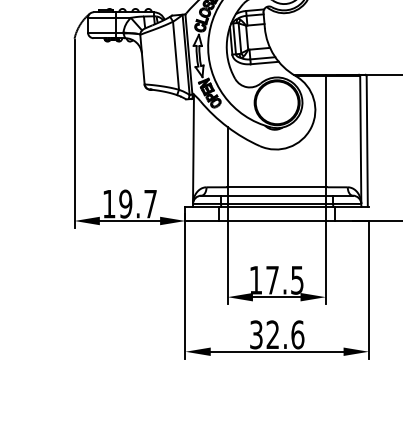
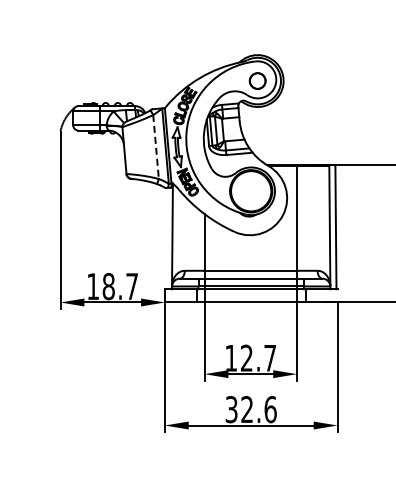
line: (176, 56) -> (156, 147), solid -> dashed
text: (125, 204) -> (108, 286), 19.7 -> 18.7
text: (284, 279) -> (258, 357), 17.5 -> 12.7

